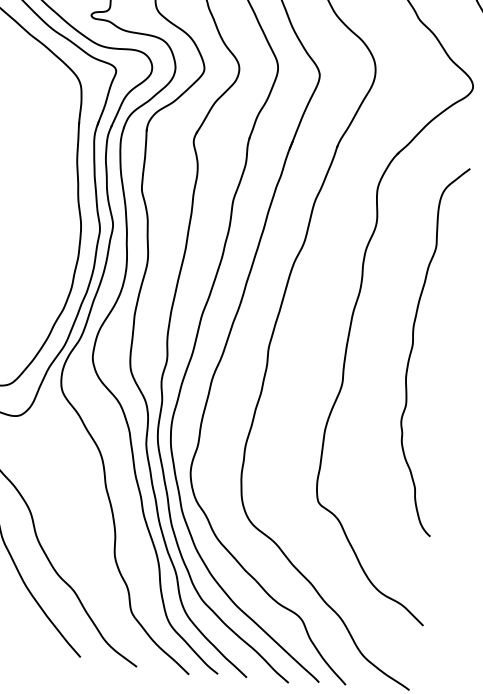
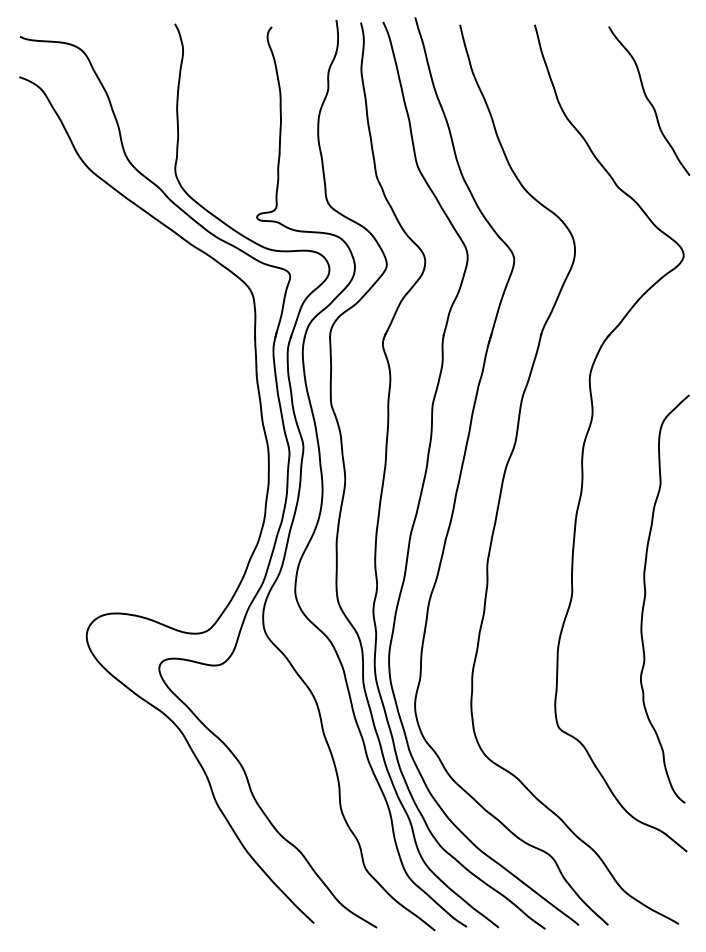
curve: (413, 344) -> (646, 594), moved

